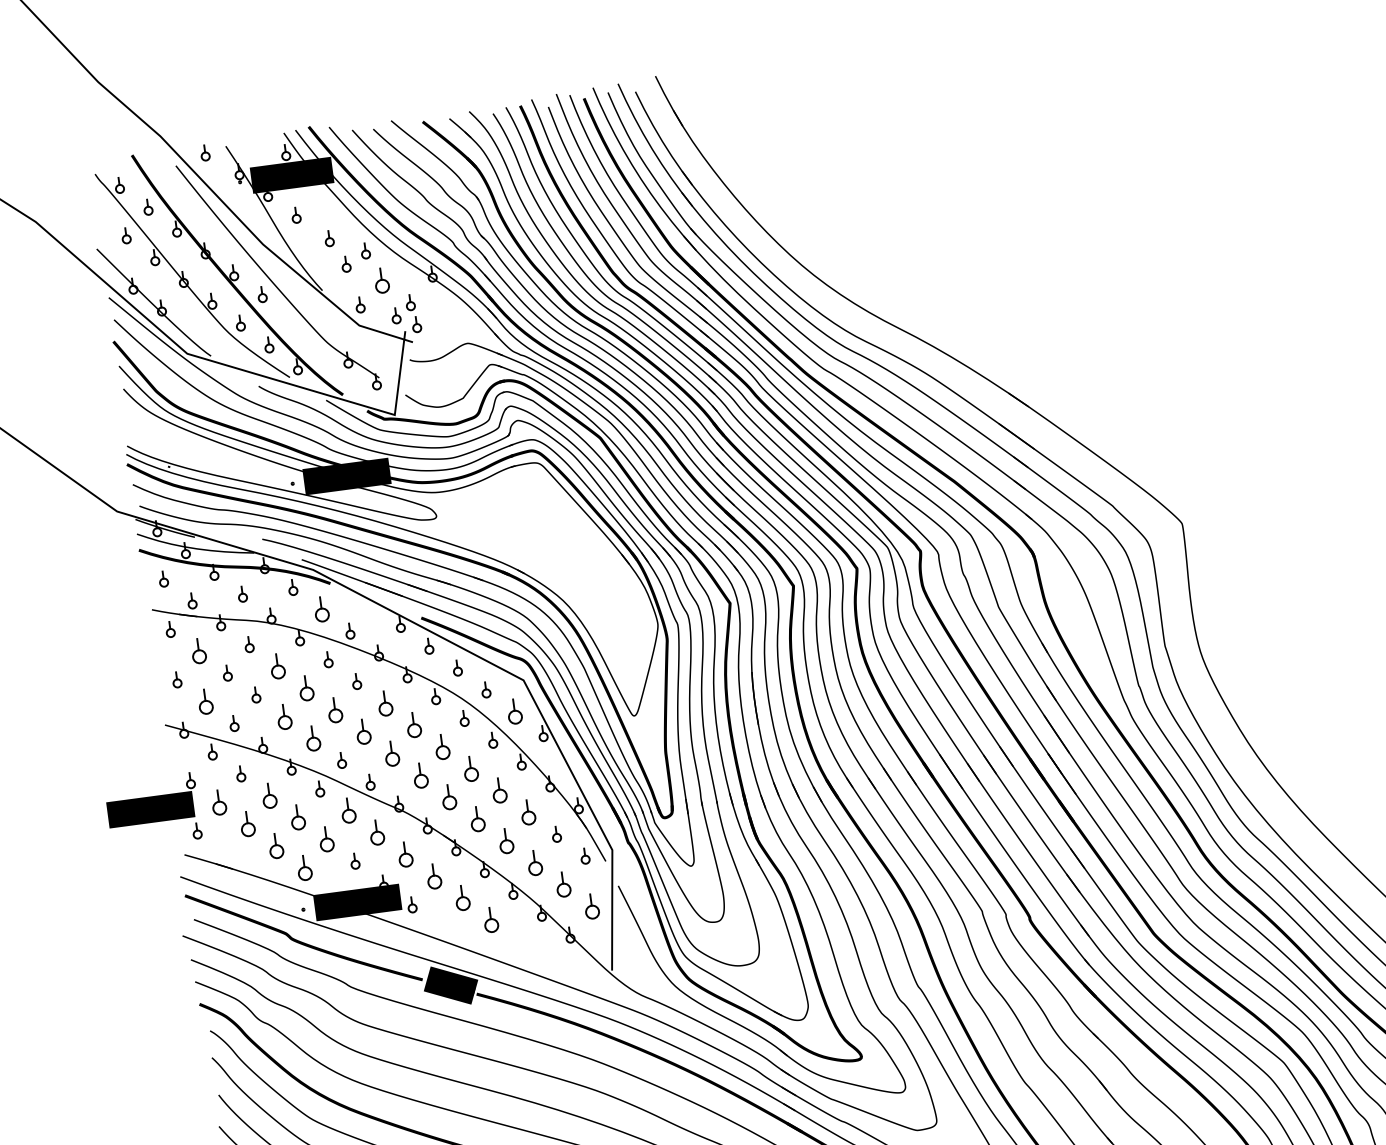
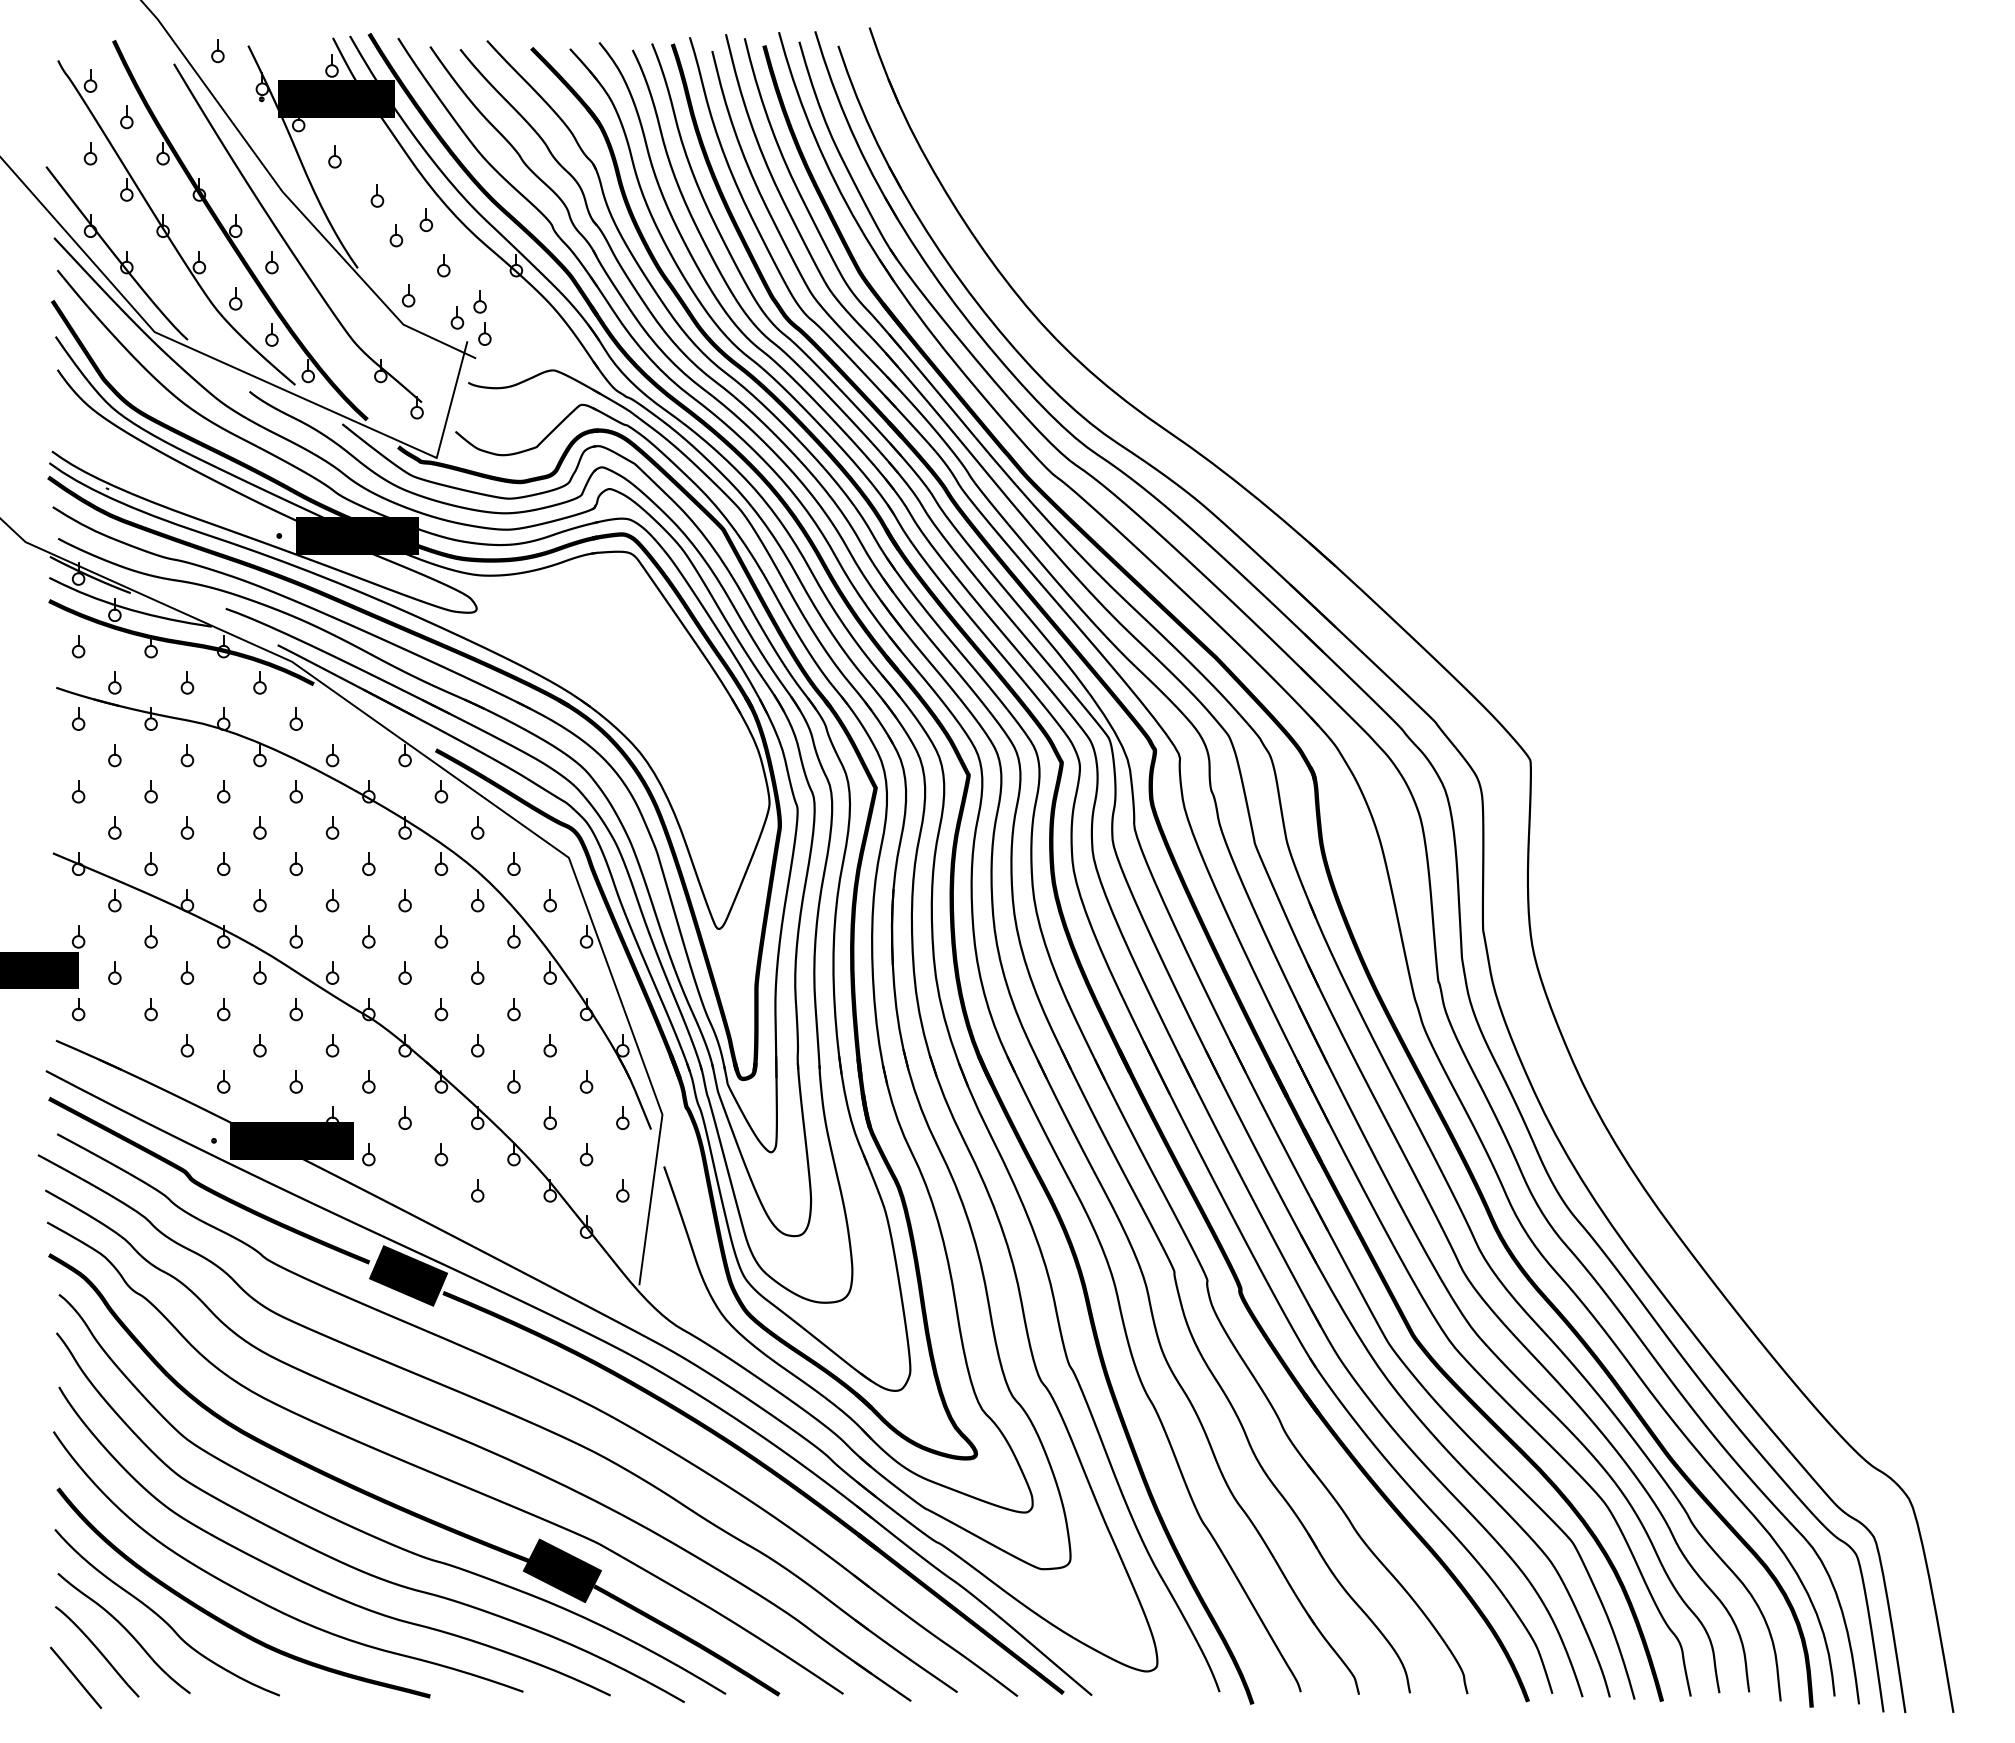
part: (381, 280) -> (443, 265), size x0.62
part: (320, 608) -> (295, 718), size x0.62
part: (198, 651) -> (114, 755), size x0.62
part: (277, 666) -> (223, 791), size x0.62
part: (305, 688) -> (259, 827), size x0.62
part: (205, 701) -> (114, 827), size x0.62
part: (385, 702) -> (368, 863), size x0.62
part: (334, 709) -> (295, 863), size x0.62
part: (514, 711) -> (549, 900), size x0.62
part: (284, 716) -> (223, 863), size x0.62
part: (413, 725) -> (404, 900), size x0.62
part: (363, 731) -> (332, 900), size x0.62
part: (312, 738) -> (259, 900), size x0.62
part: (442, 746) -> (441, 936), size x0.62
part: (391, 753) -> (368, 936), size x0.62
part: (470, 768) -> (477, 972), size x0.62
part: (420, 775) -> (404, 972), size x0.62
part: (499, 790) -> (513, 1009), size x0.62
part: (269, 795) -> (187, 972), size x0.62
part: (449, 797) -> (441, 1009), size x0.62
part: (218, 802) -> (114, 972), size x0.62
part: (347, 811) -> (295, 1009), size x0.62
part: (527, 812) -> (549, 1045), size x0.62
part: (297, 817) -> (223, 1009), size x0.62
part: (477, 819) -> (477, 1045), size x0.62
part: (247, 824) -> (150, 1009), size x0.62
part: (376, 832) -> (332, 1045), size x0.62
part: (326, 839) -> (259, 1045), size x0.62
part: (505, 840) -> (513, 1081), size x0.62
part: (276, 846) -> (187, 1045), size x0.62
part: (405, 854) -> (368, 1081), size x0.62
part: (534, 862) -> (549, 1117), size x0.62
part: (304, 867) -> (223, 1081), size x0.62
part: (433, 875) -> (404, 1117), size x0.62
part: (563, 884) -> (586, 1154), size x0.62
part: (462, 898) -> (441, 1154), size x0.62
part: (591, 906) -> (622, 1190), size x0.62
part: (490, 919) -> (477, 1190), size x0.62

